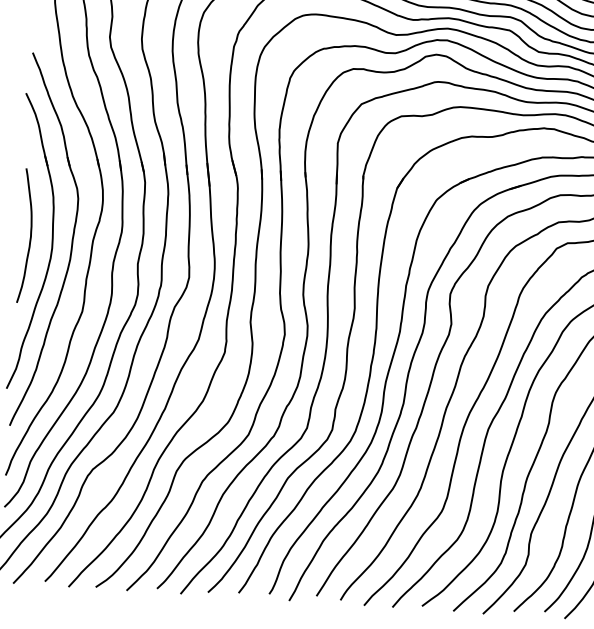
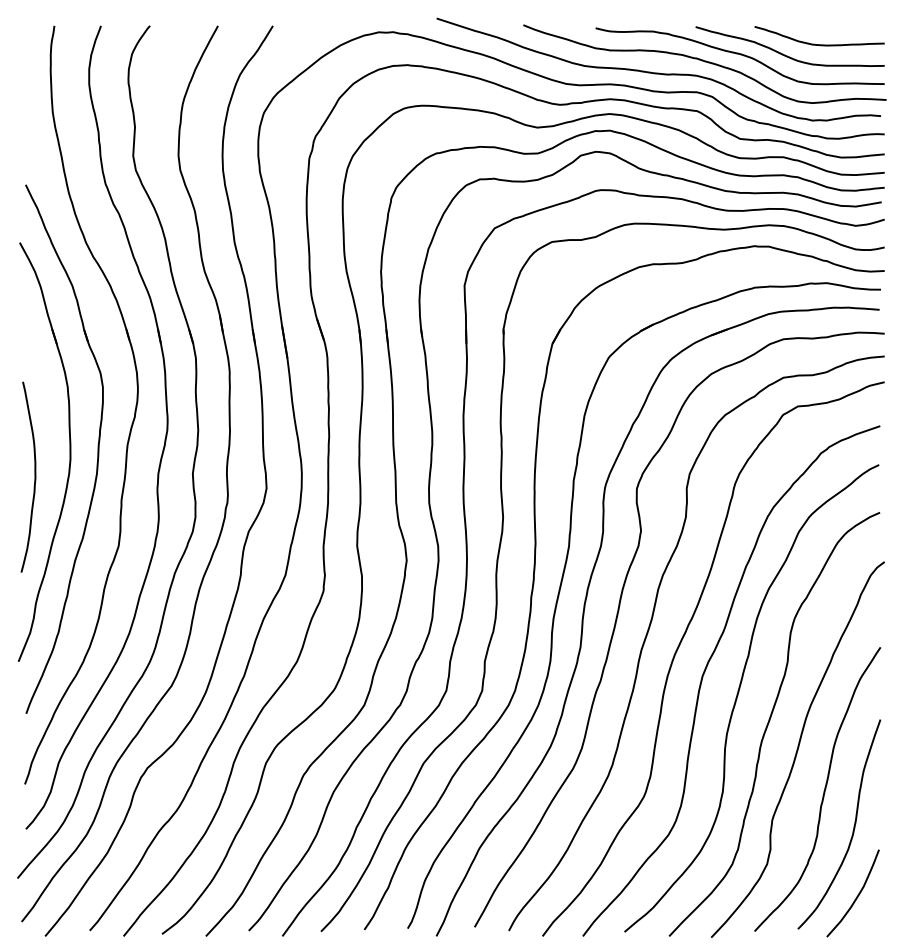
curve: (30, 235) -> (34, 476), moved

